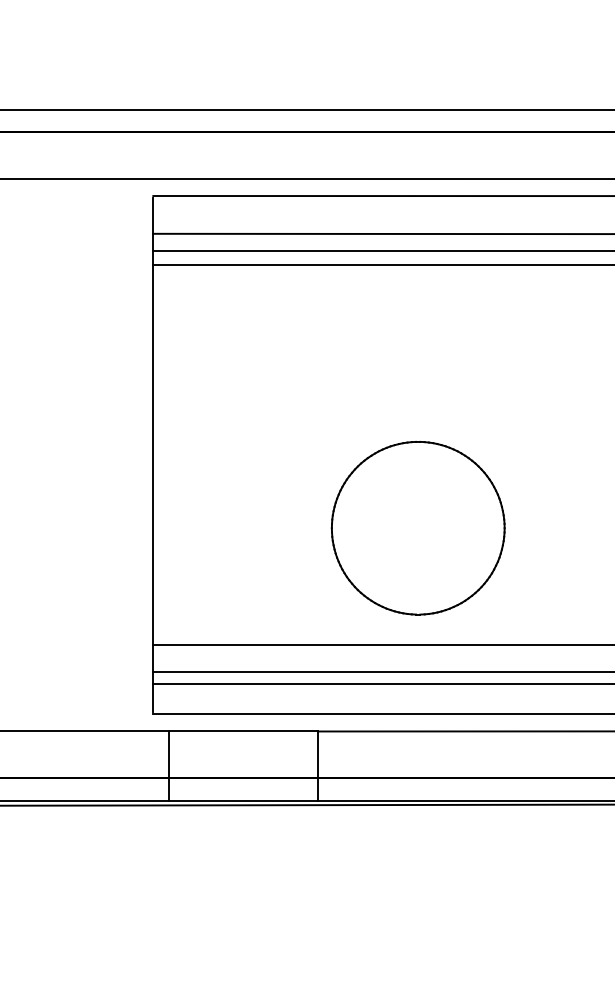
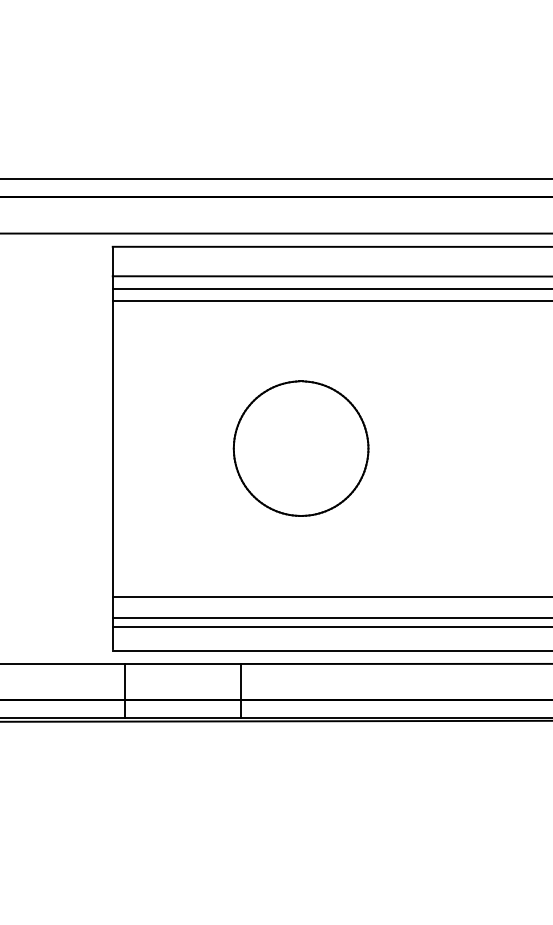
part: (417, 528) -> (300, 448), moved

